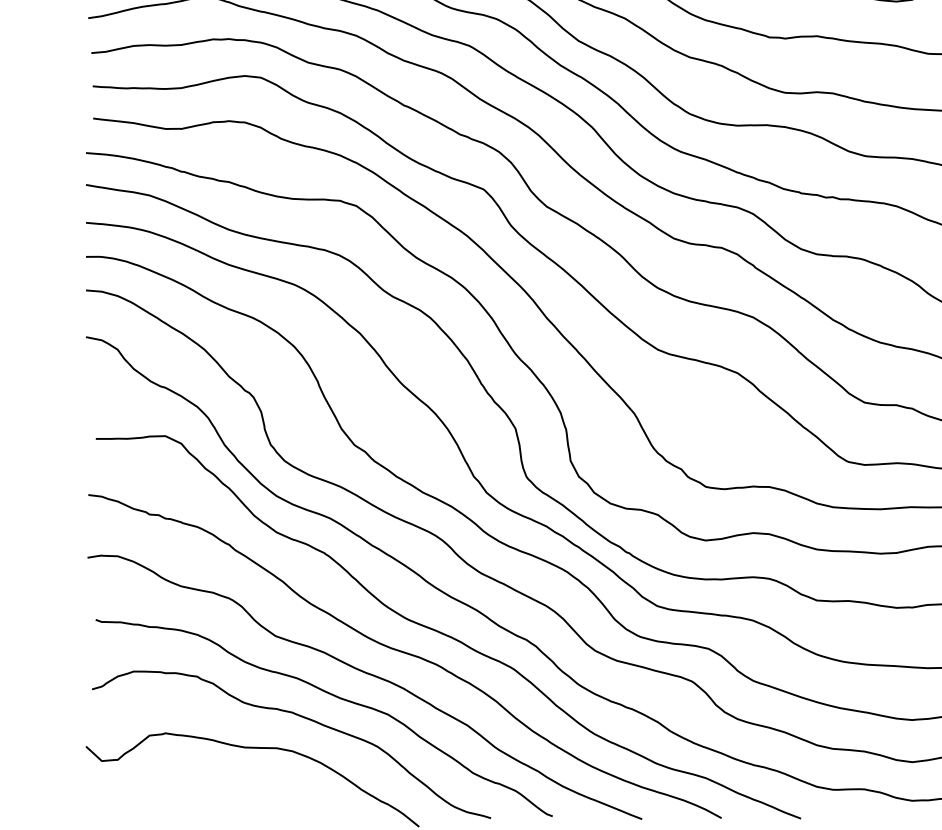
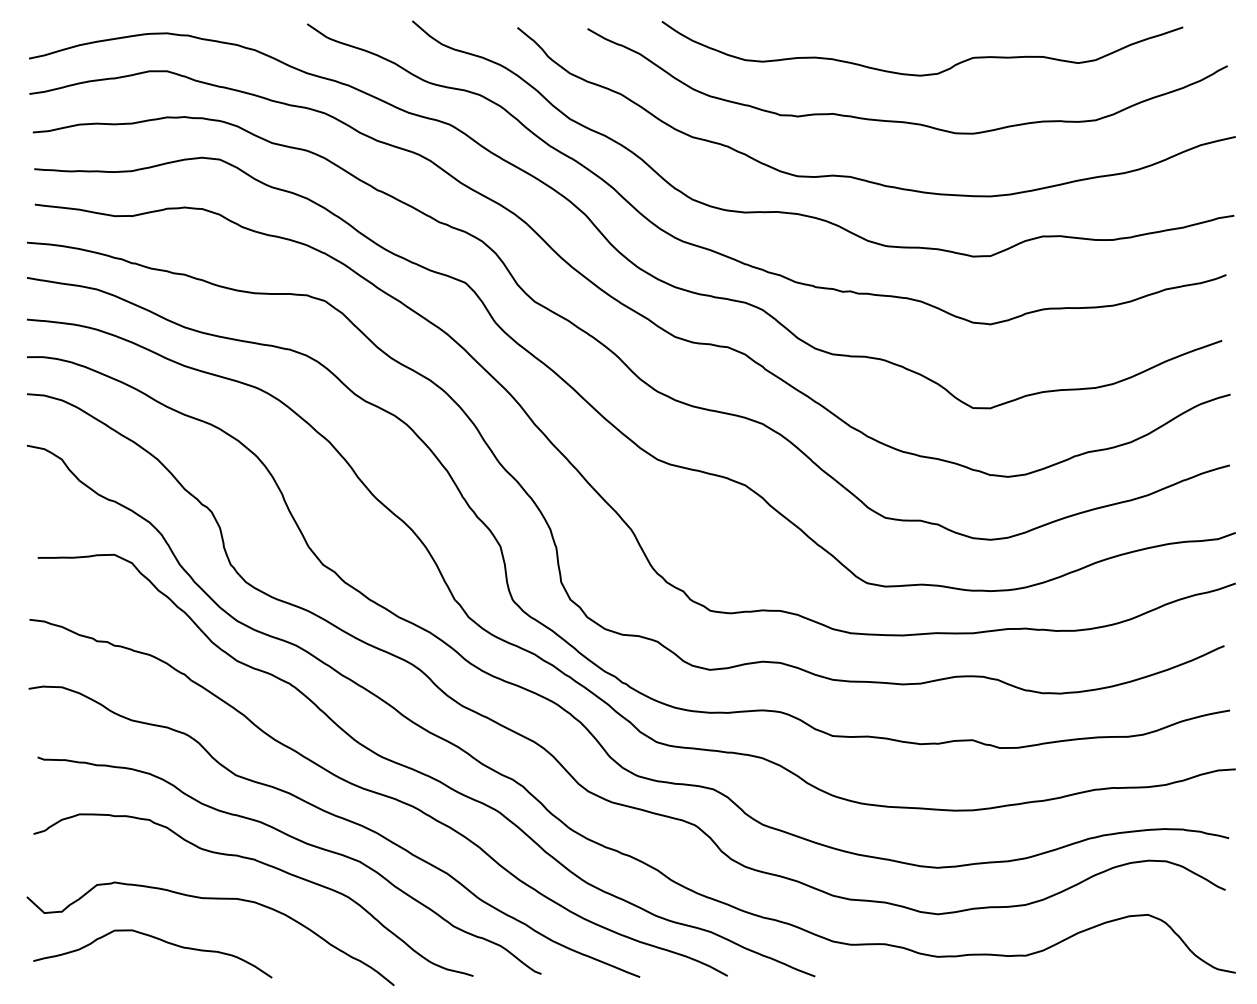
curve: (203, 785) -> (156, 939), added

